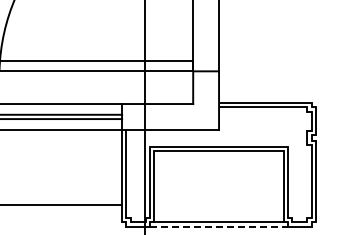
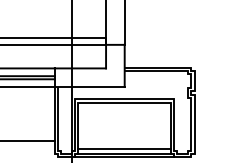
line: (218, 215) -> (124, 148), added
line: (219, 226) -> (125, 156), dashed -> solid

